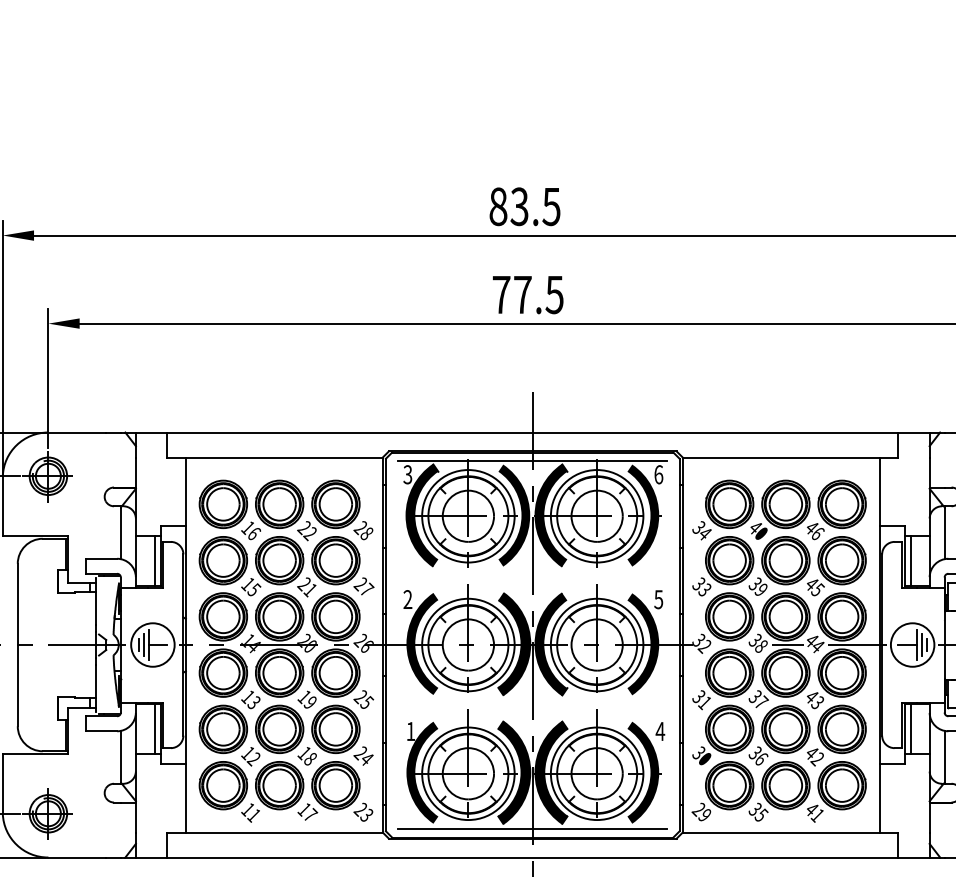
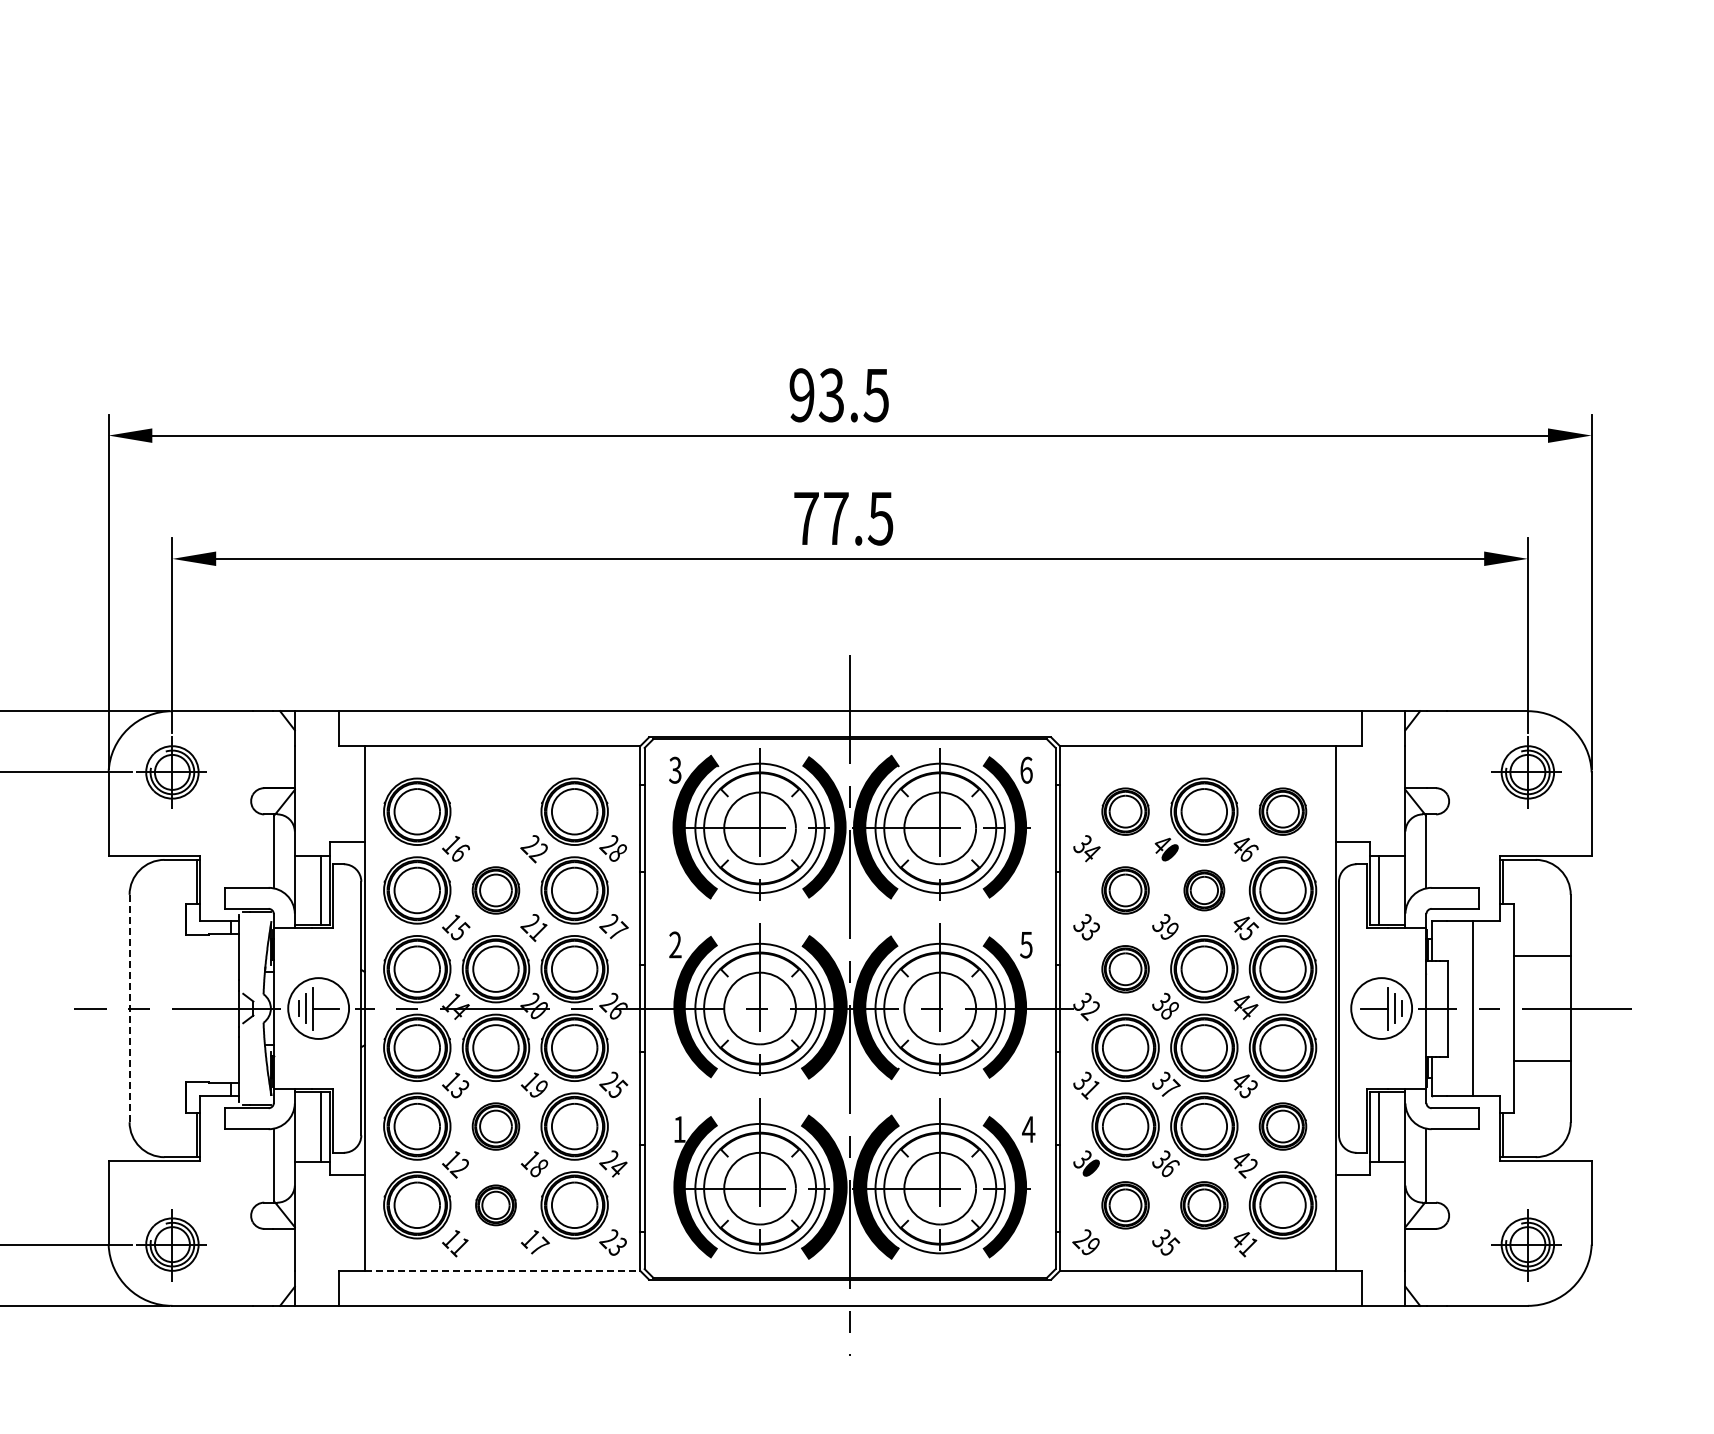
text: (498, 206) -> (801, 395), 83.5 -> 93.5
line: (533, 461) -> (850, 751), removed
part: (279, 504) -> (495, 811), removed
part: (729, 504) -> (1125, 811), size x0.7
part: (841, 504) -> (1282, 811), size x0.7
part: (279, 560) -> (495, 890), size x0.7
part: (729, 560) -> (1125, 890), size x0.7
part: (786, 560) -> (1204, 890), size x0.6
part: (729, 617) -> (1125, 969), size x0.7
line: (17, 645) -> (129, 1008), solid -> dashed
line: (788, 645) -> (1207, 1008), removed
line: (857, 645) -> (1304, 1008), removed
part: (279, 729) -> (495, 1126), size x0.7
part: (841, 729) -> (1282, 1126), size x0.7
part: (279, 785) -> (495, 1205), size x0.6
part: (729, 785) -> (1125, 1205), size x0.7
part: (786, 785) -> (1204, 1205), size x0.7
line: (533, 828) -> (850, 1265), removed
line: (284, 832) -> (502, 1270), solid -> dashed

